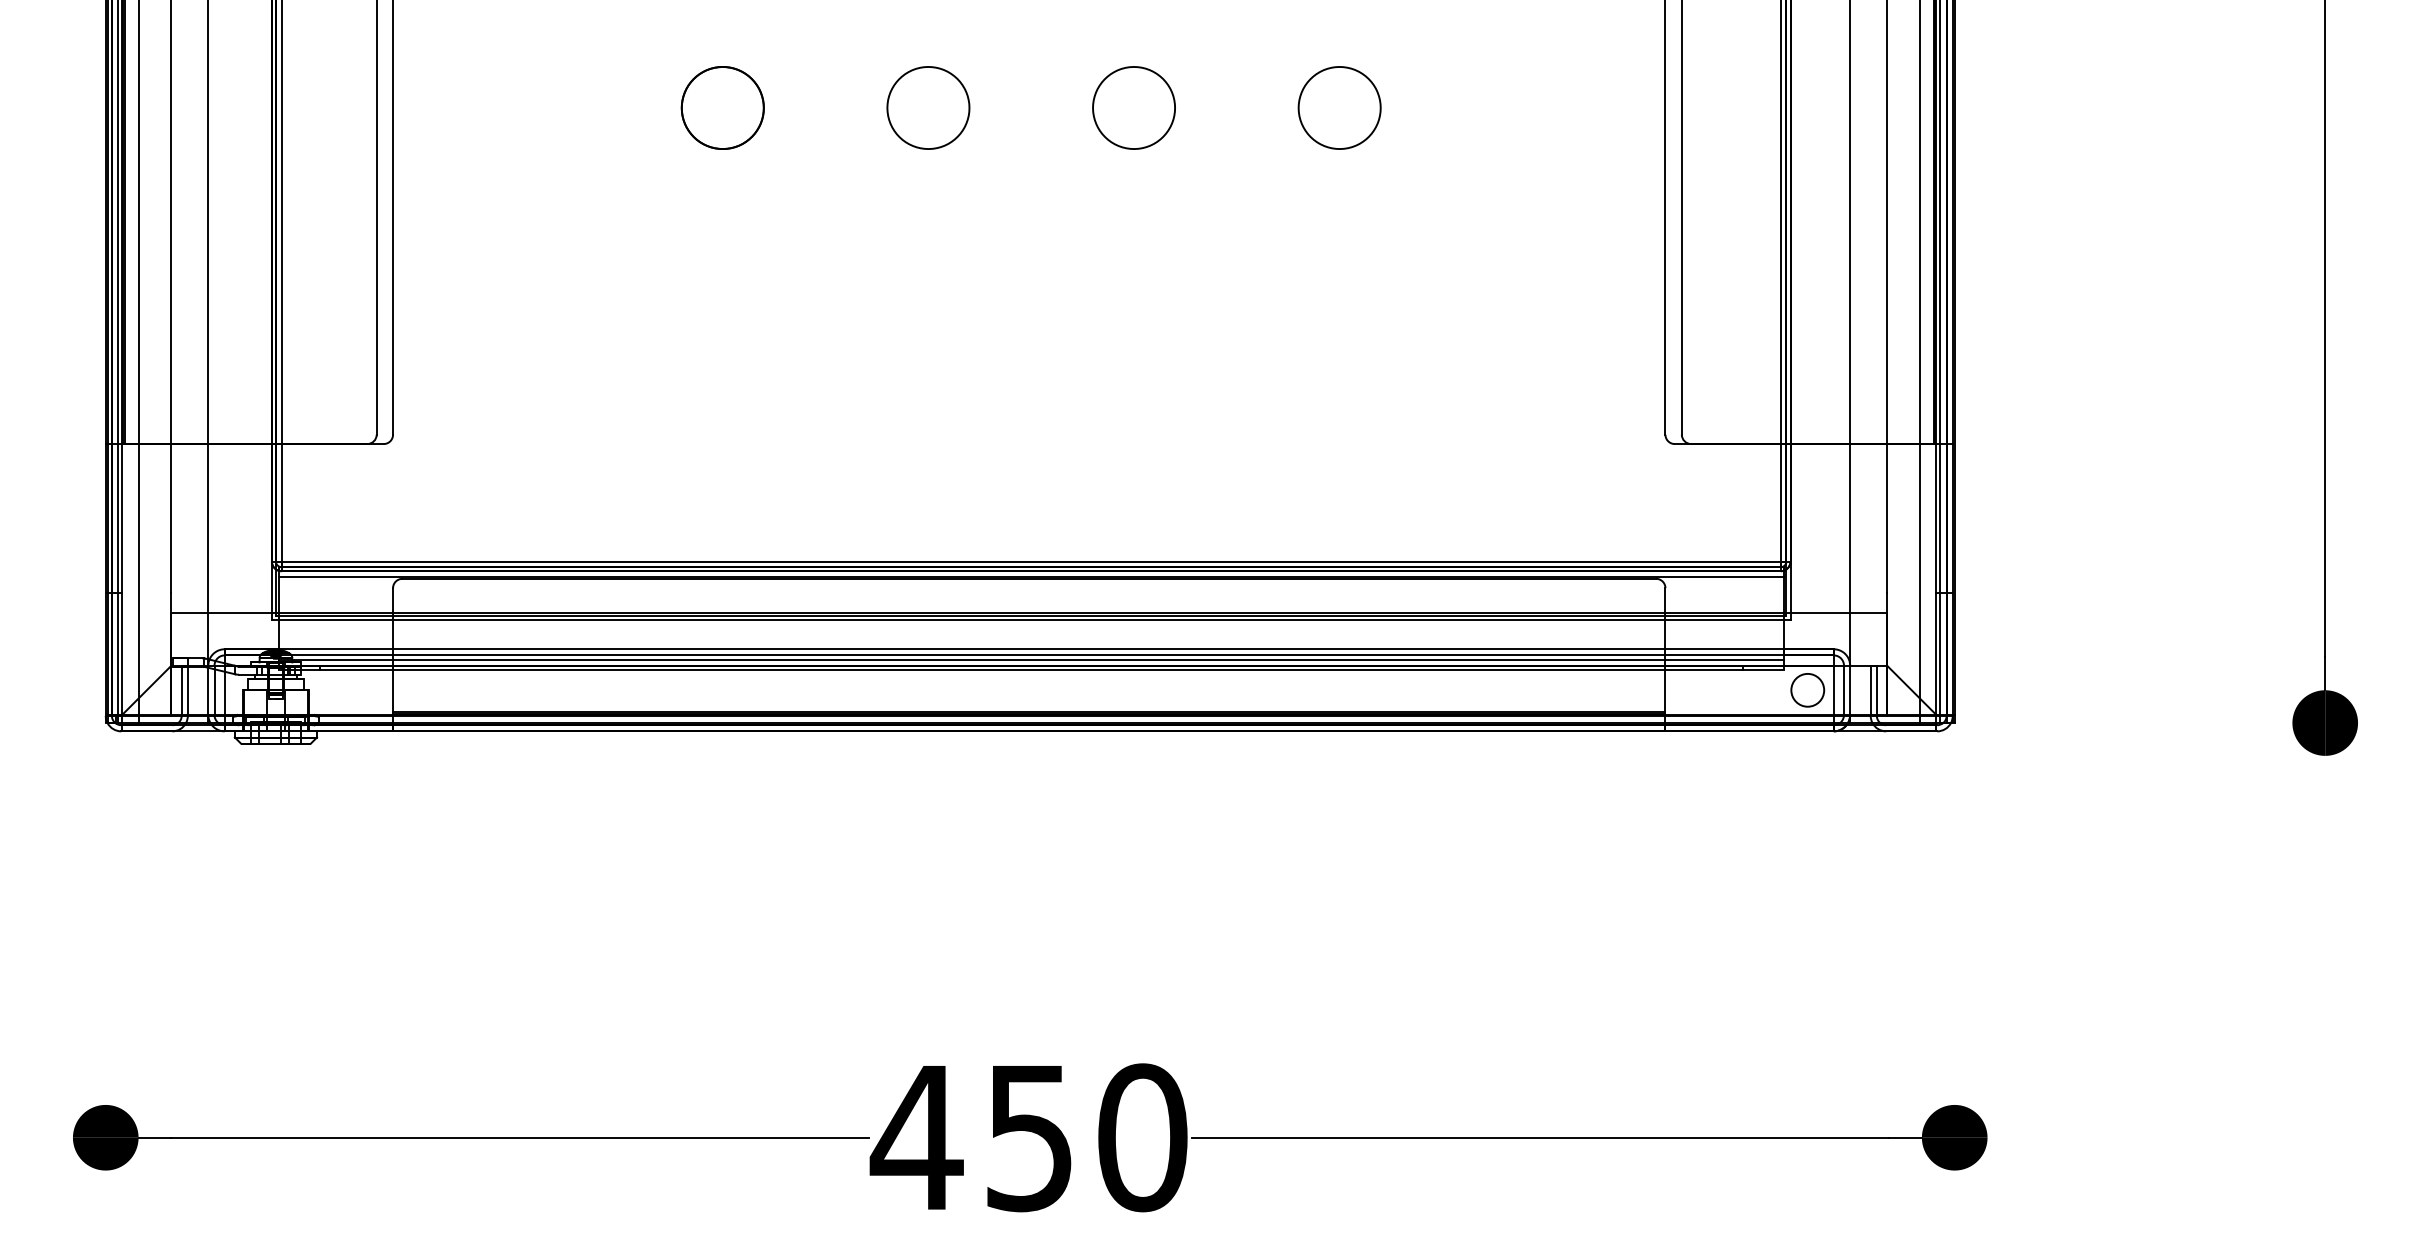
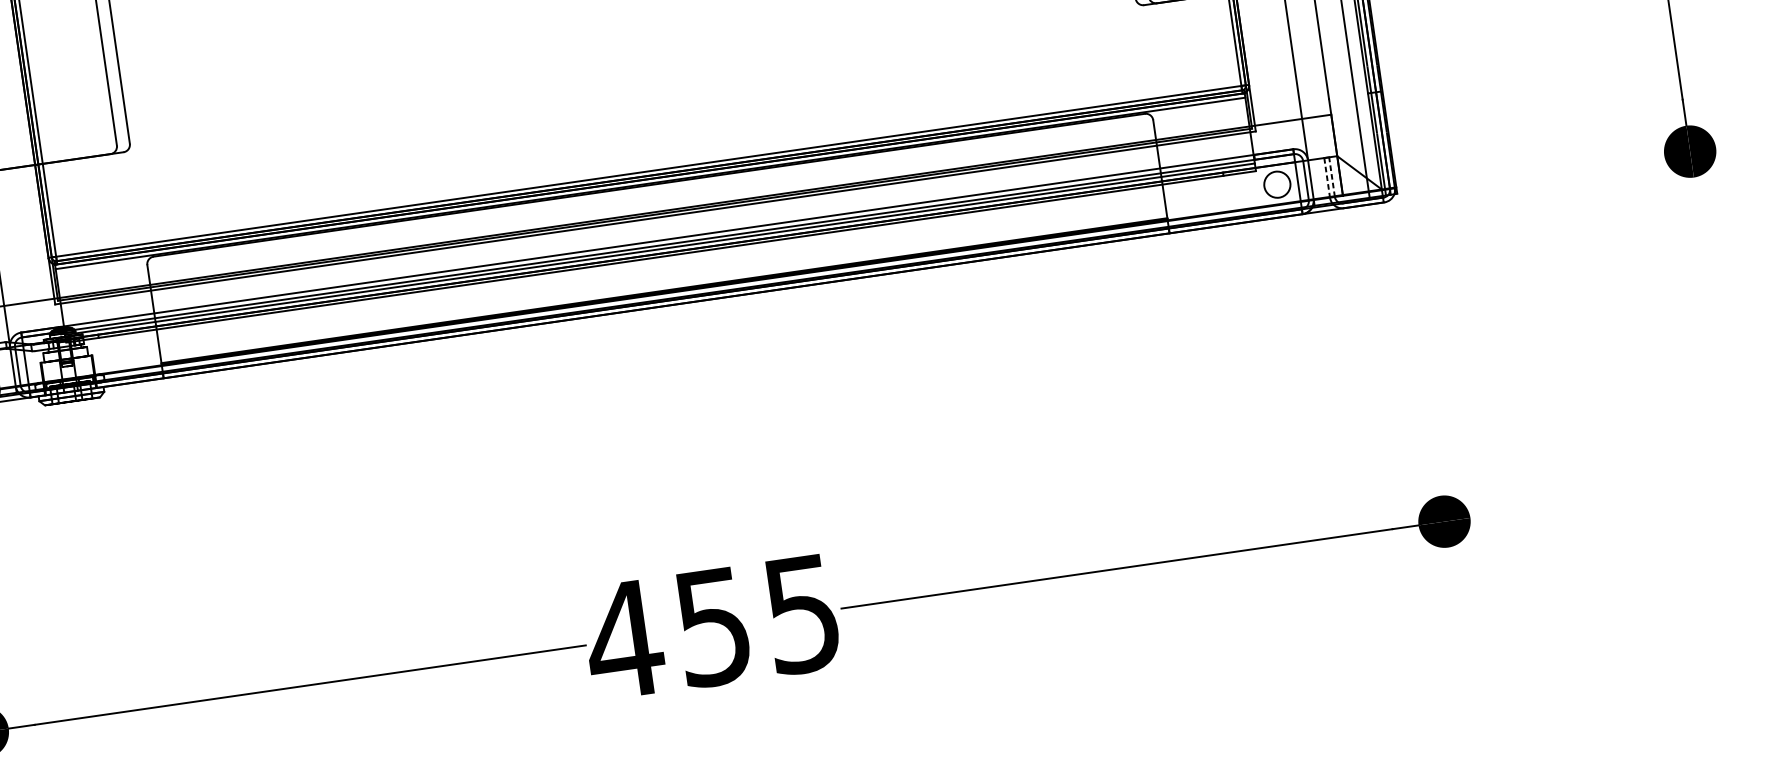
line: (1876, 690) -> (1331, 177), solid -> dashed
line: (1870, 691) -> (1327, 178), solid -> dashed
text: (1142, 1137) -> (802, 614), 450 -> 455

